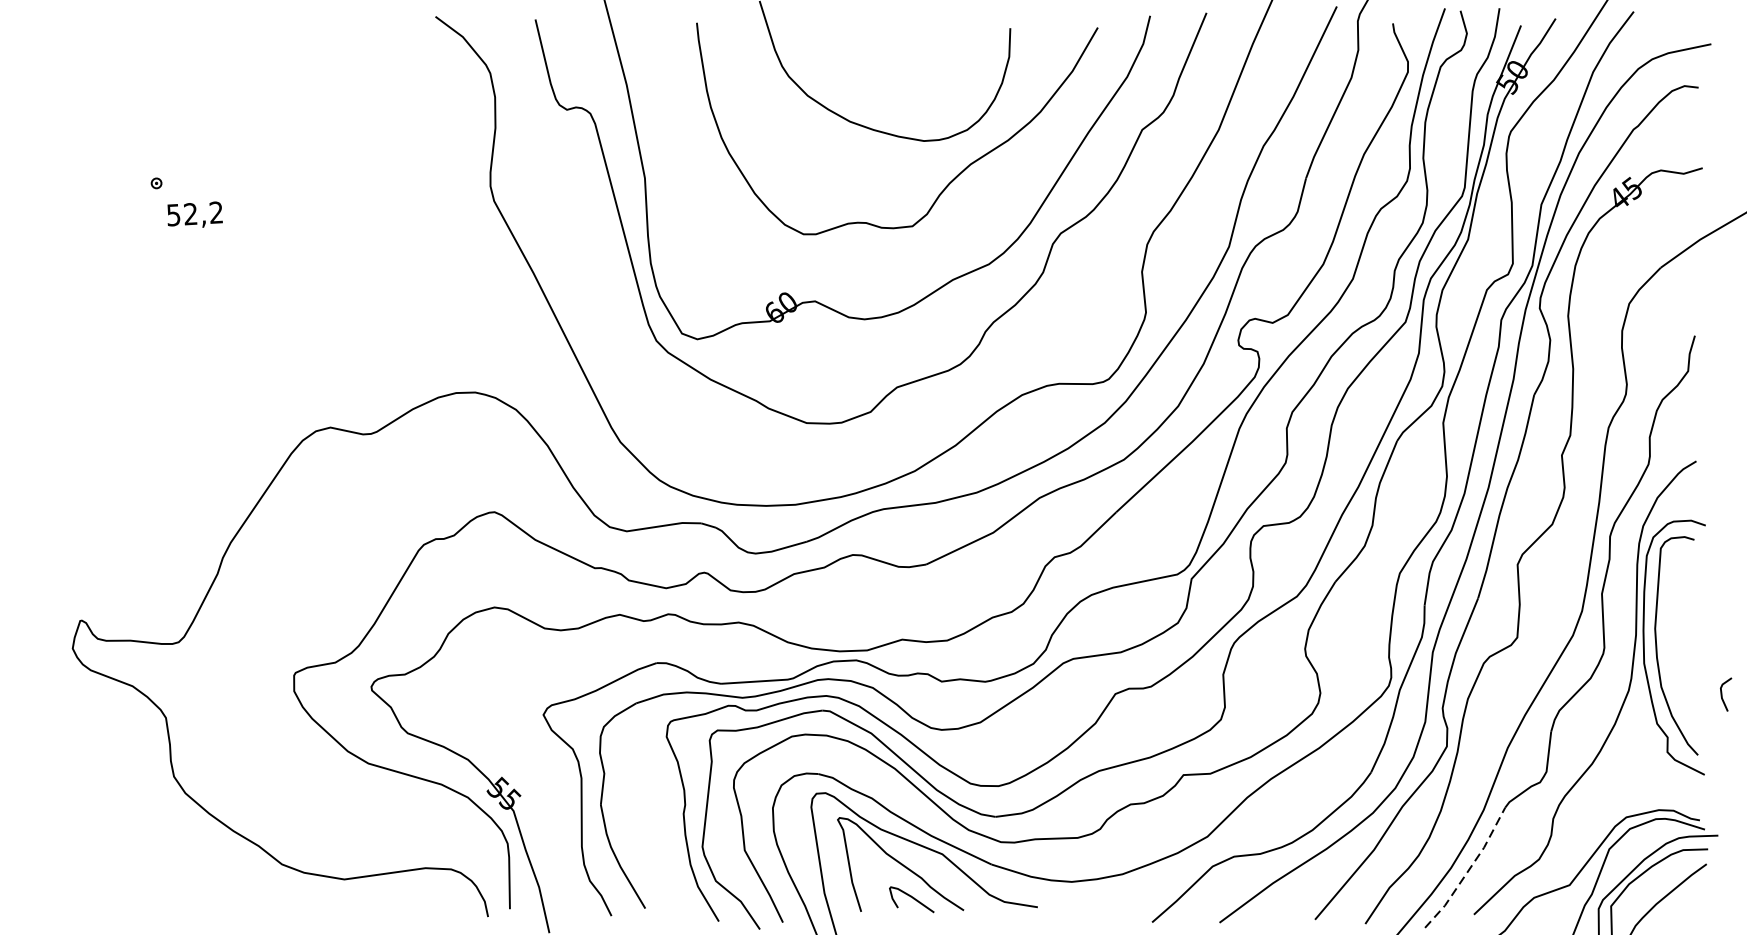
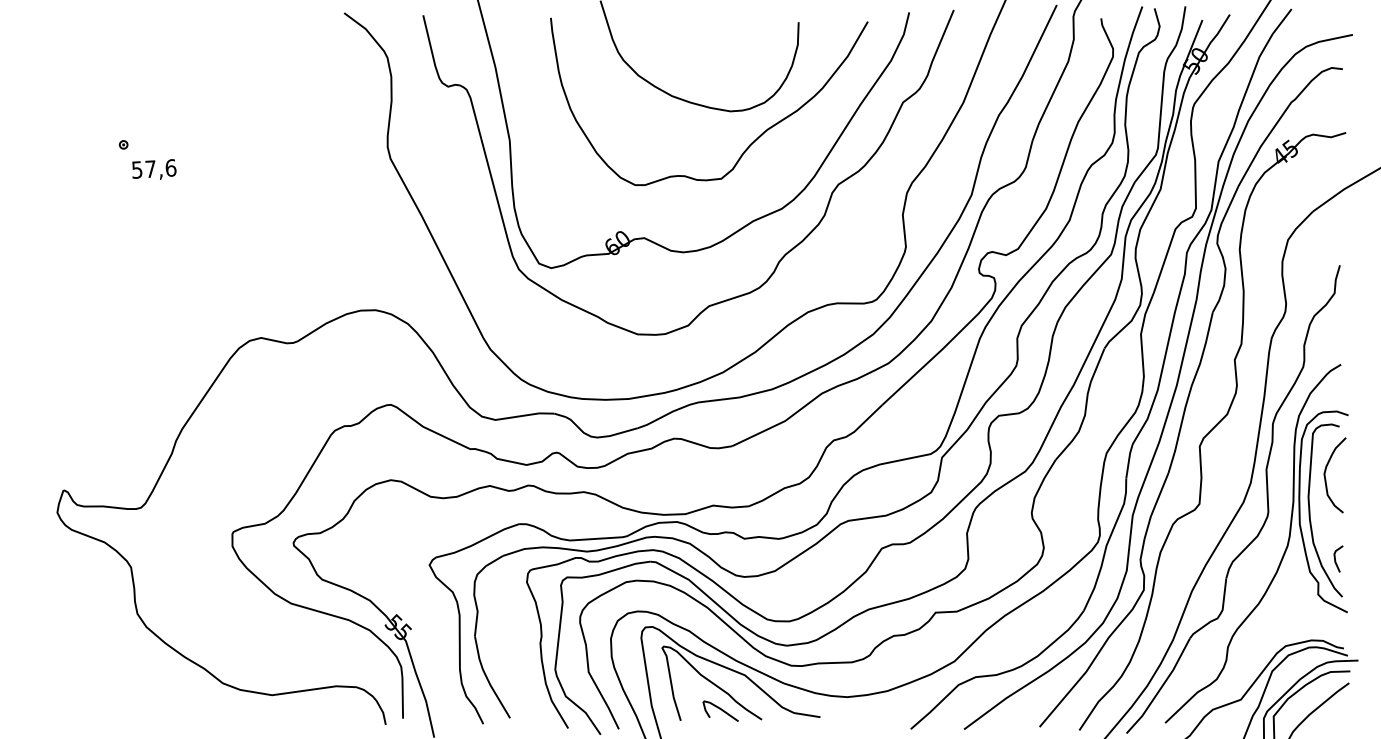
text: (203, 213) -> (160, 168), 52,2 -> 57,6
curve: (1677, 606) -> (1326, 479), added
line: (1723, 696) -> (1336, 560), moved
line: (1469, 870) -> (1161, 688), dashed -> solid

